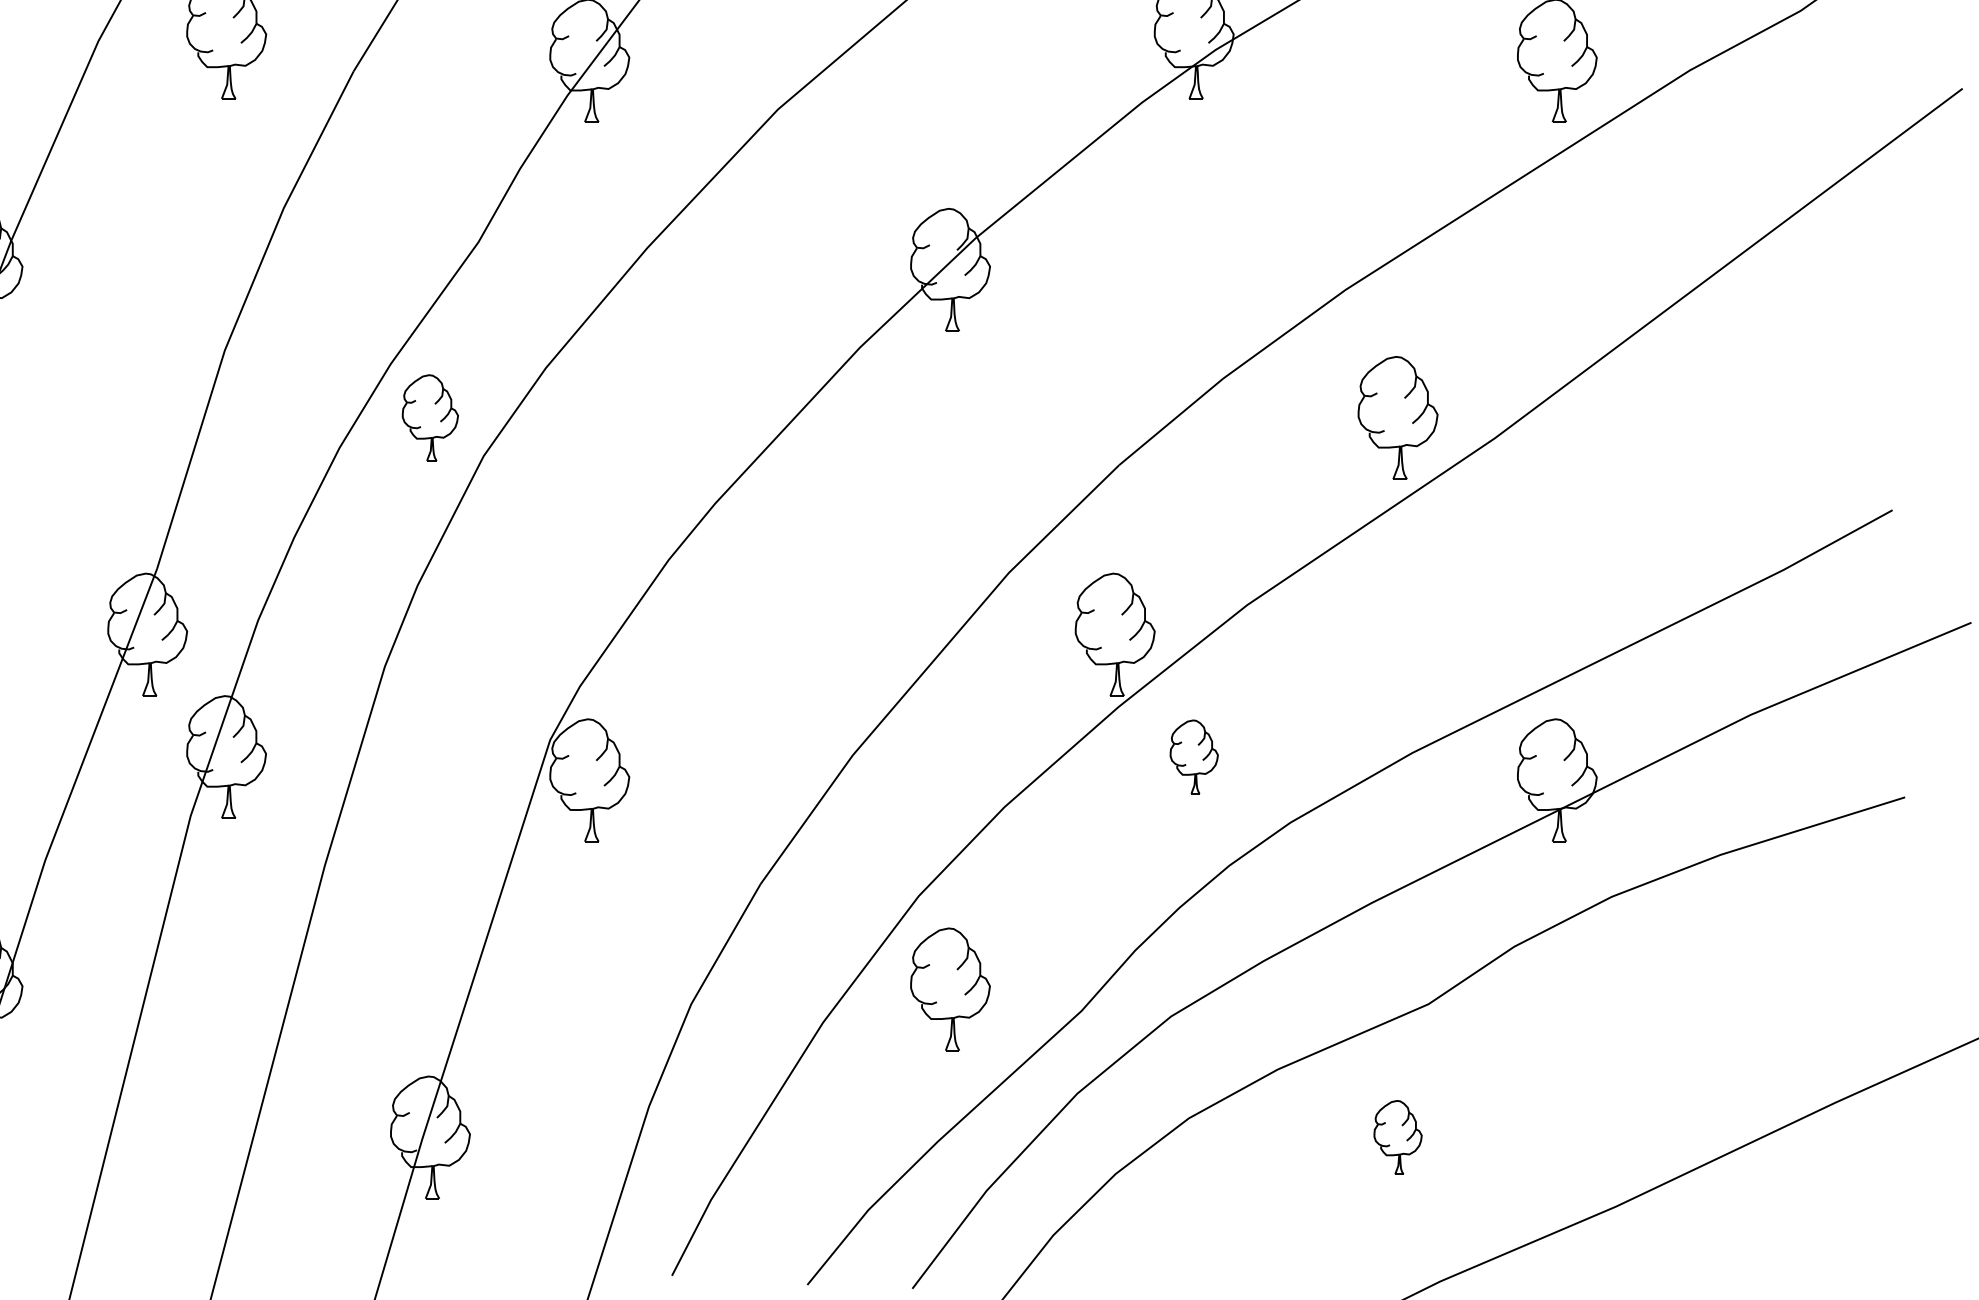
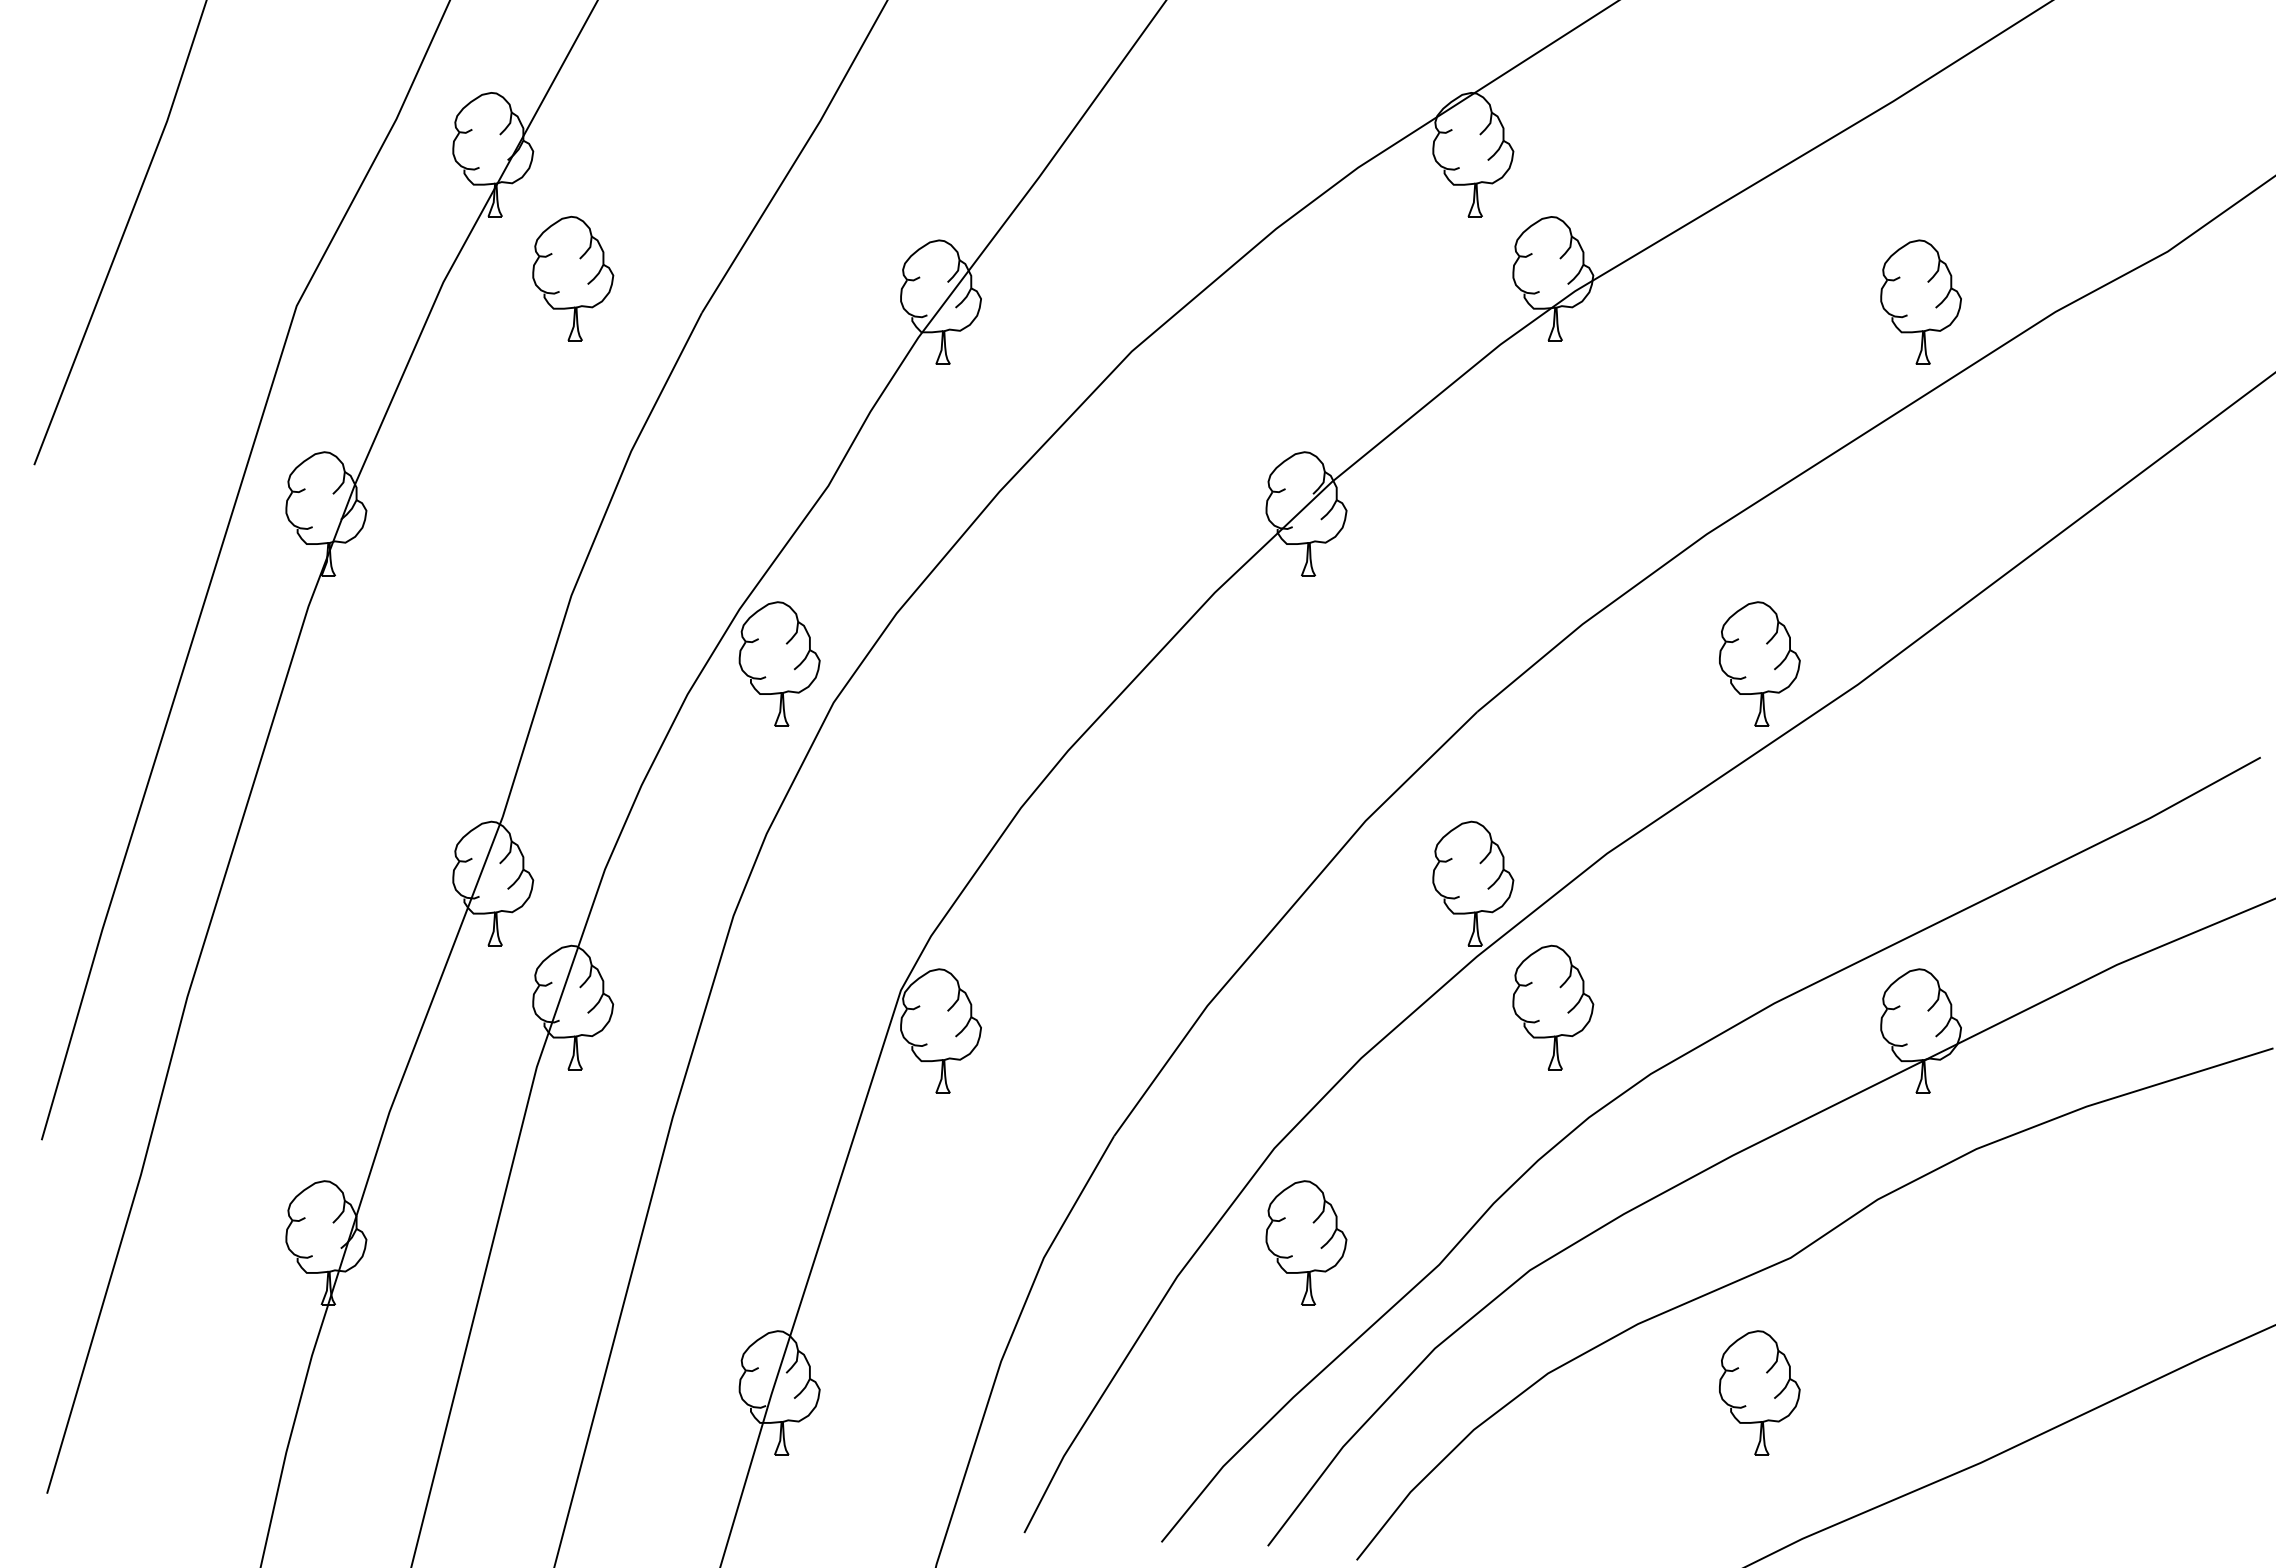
part: (430, 417) -> (779, 663), size x1.43
part: (1194, 757) -> (1553, 1007), size x1.67
part: (1397, 1137) -> (1759, 1392), size x1.67

